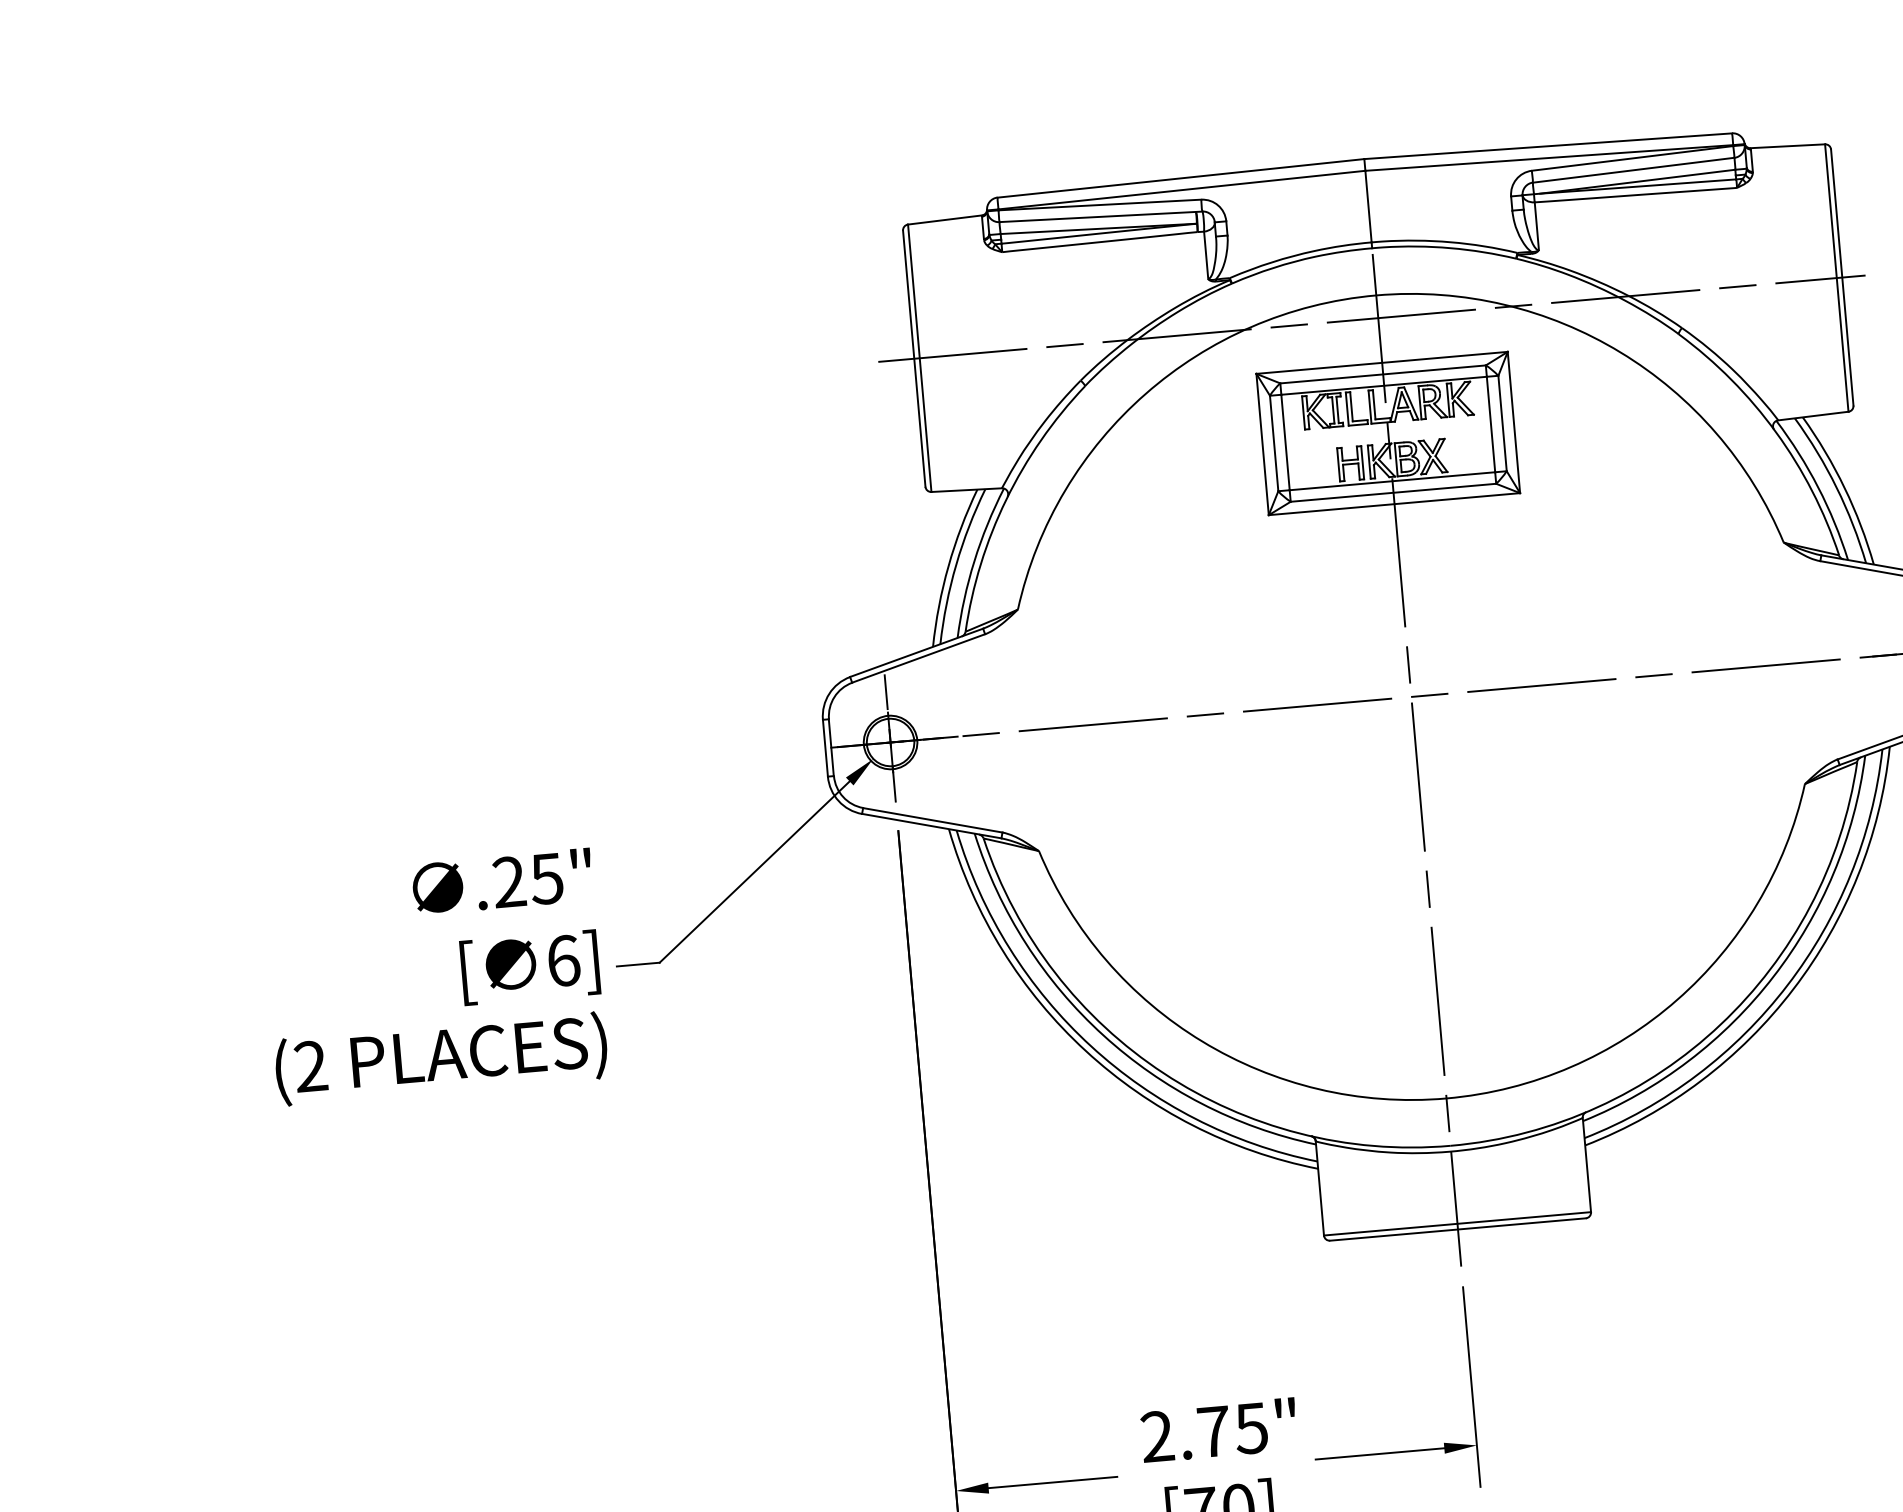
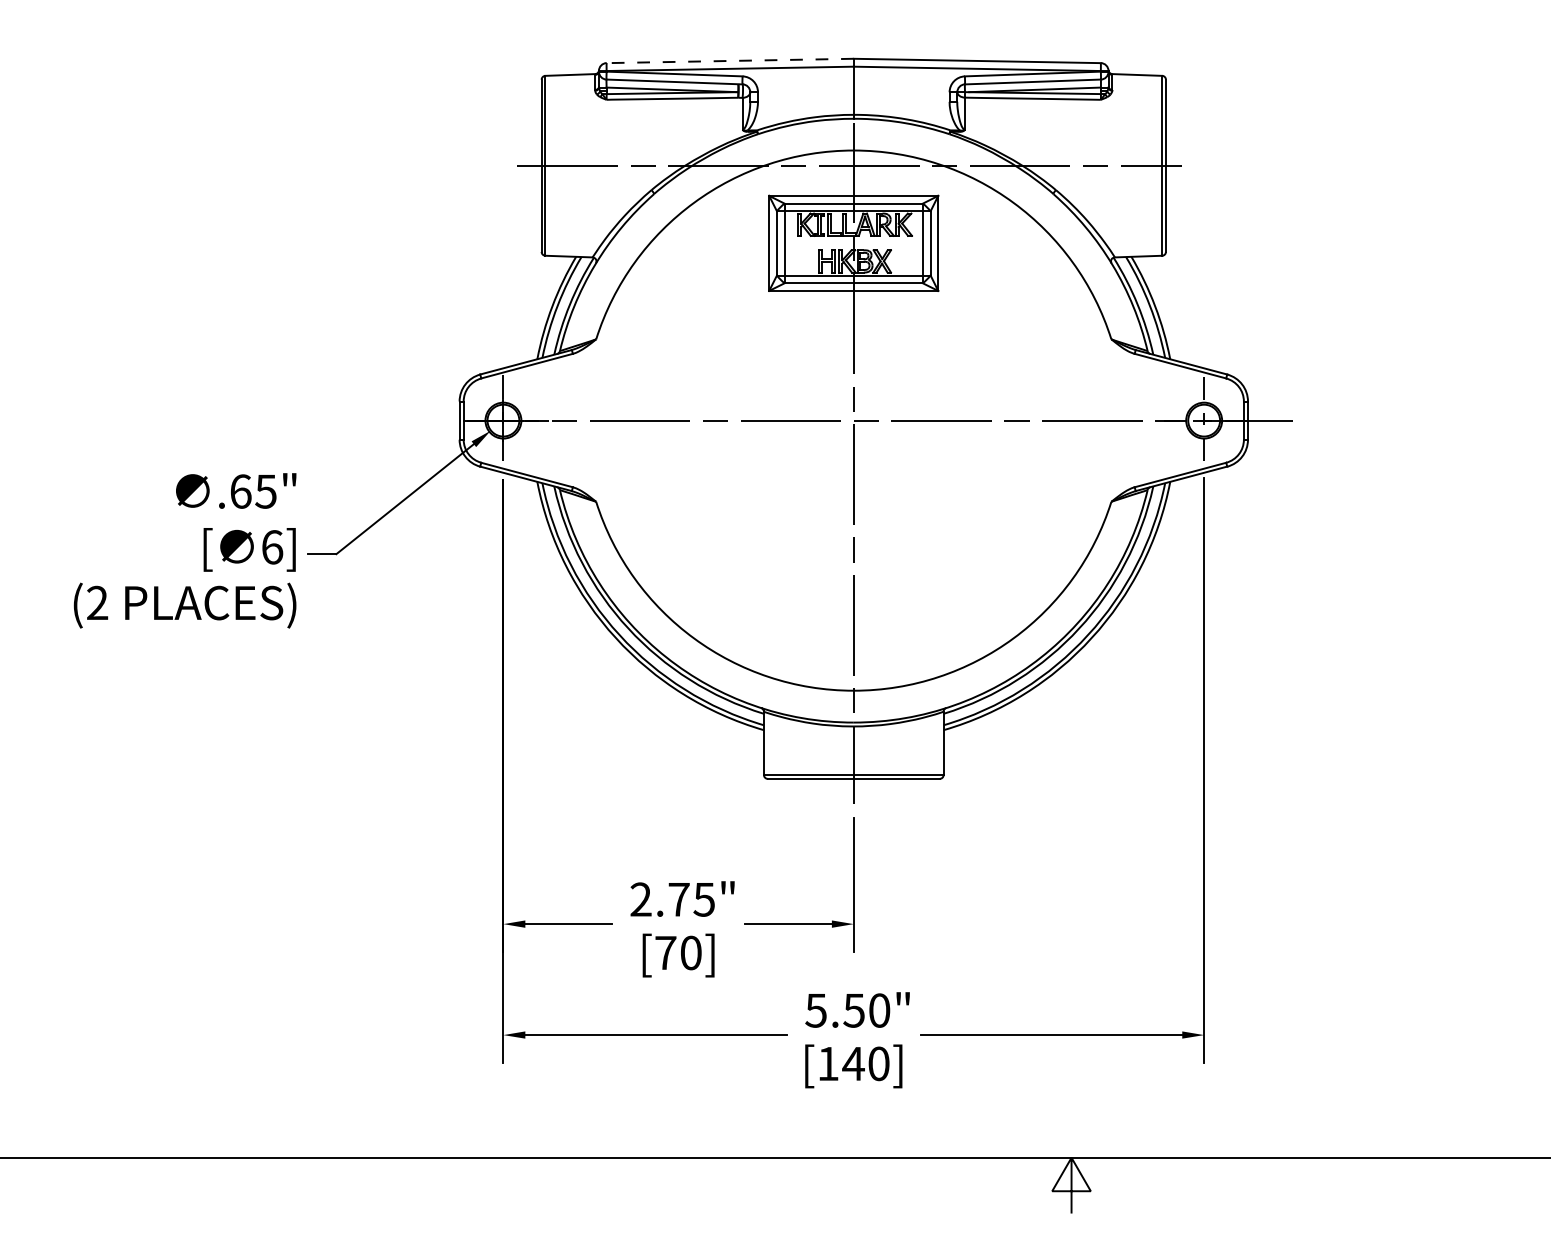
line: (1181, 177) -> (730, 60), solid -> dashed
text: (508, 882) -> (240, 491), .25 -> .65

